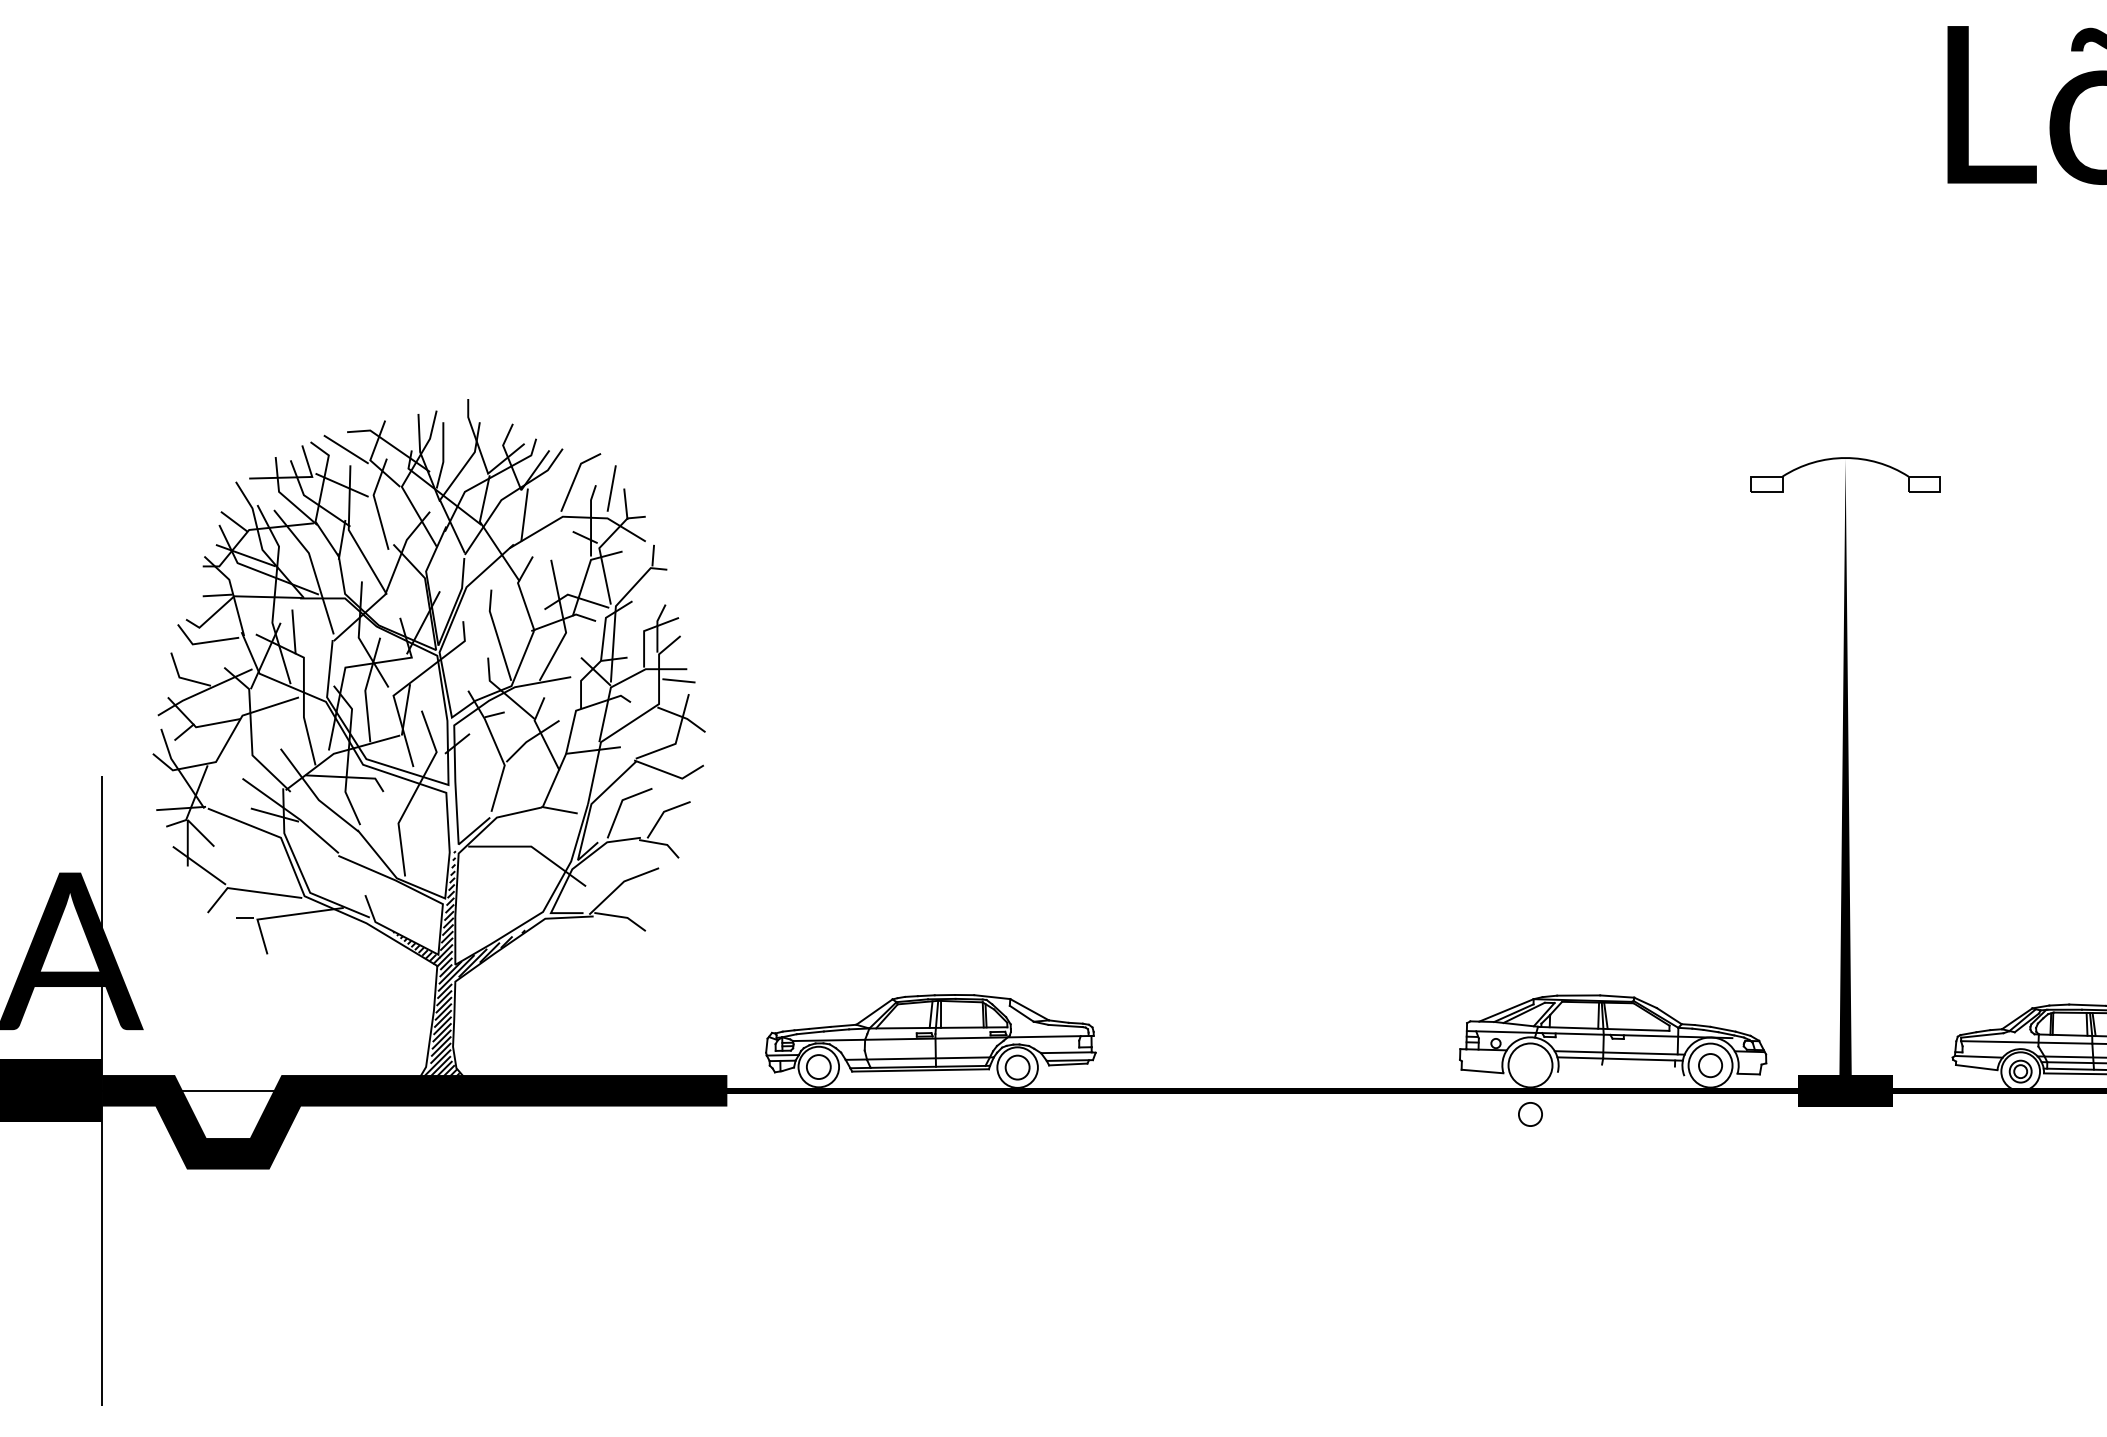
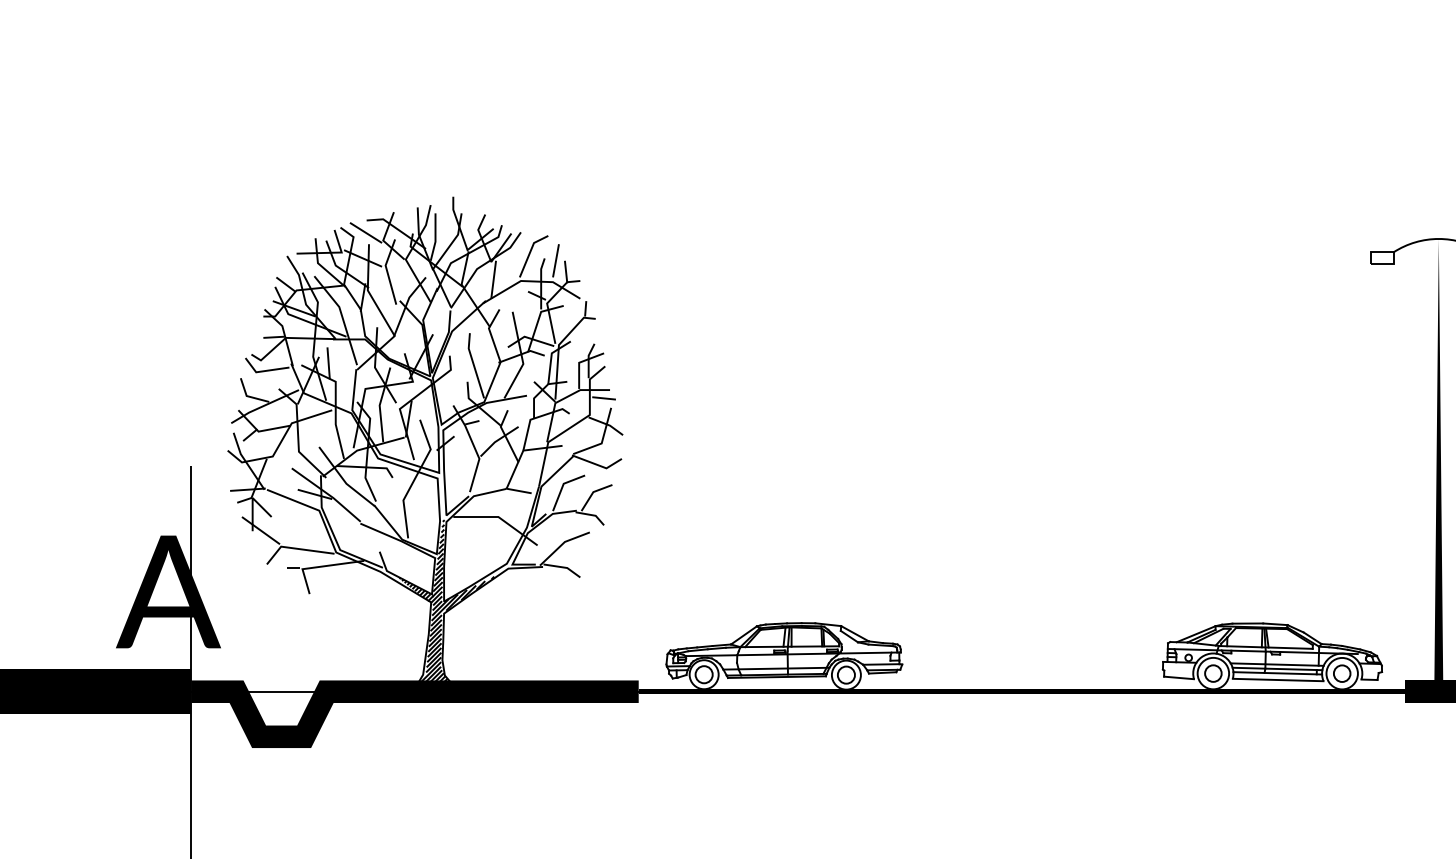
line: (1620, 1064) -> (1277, 672), added
line: (1620, 1074) -> (1277, 680), added
circle: (1530, 1114) -> (1213, 673), moved

